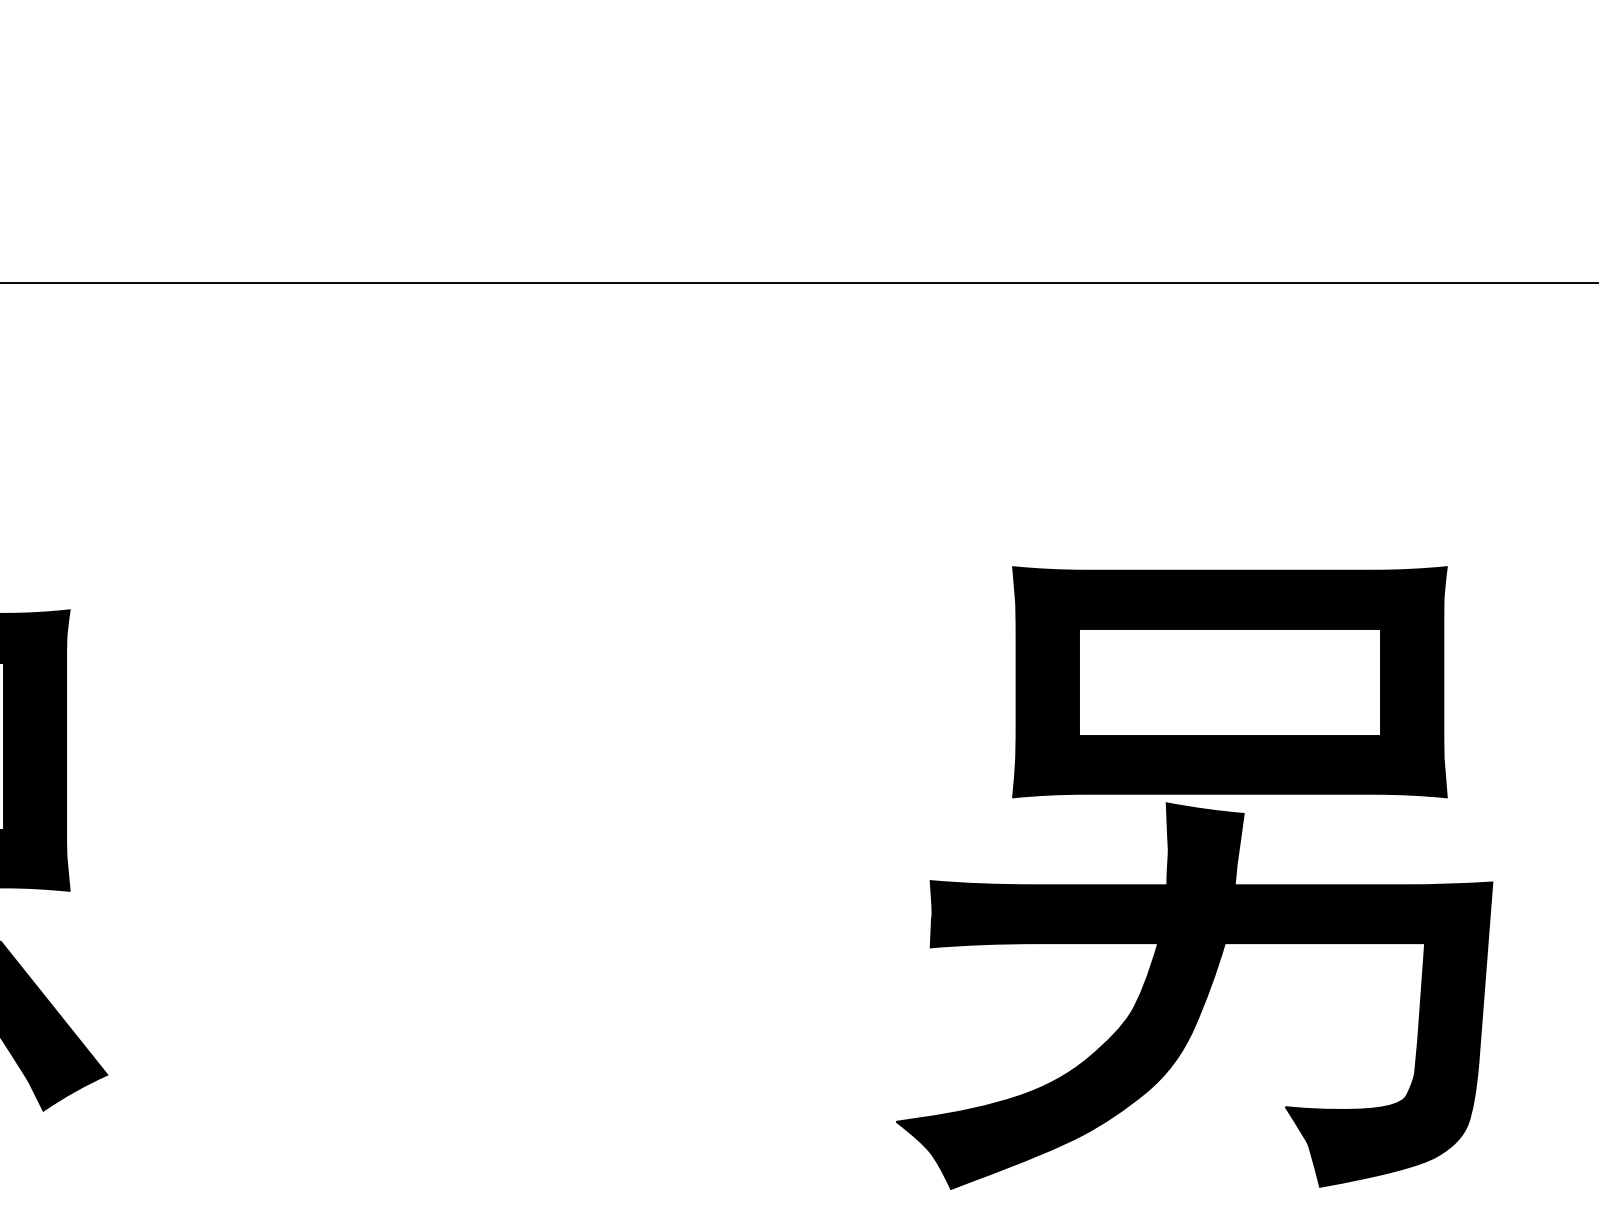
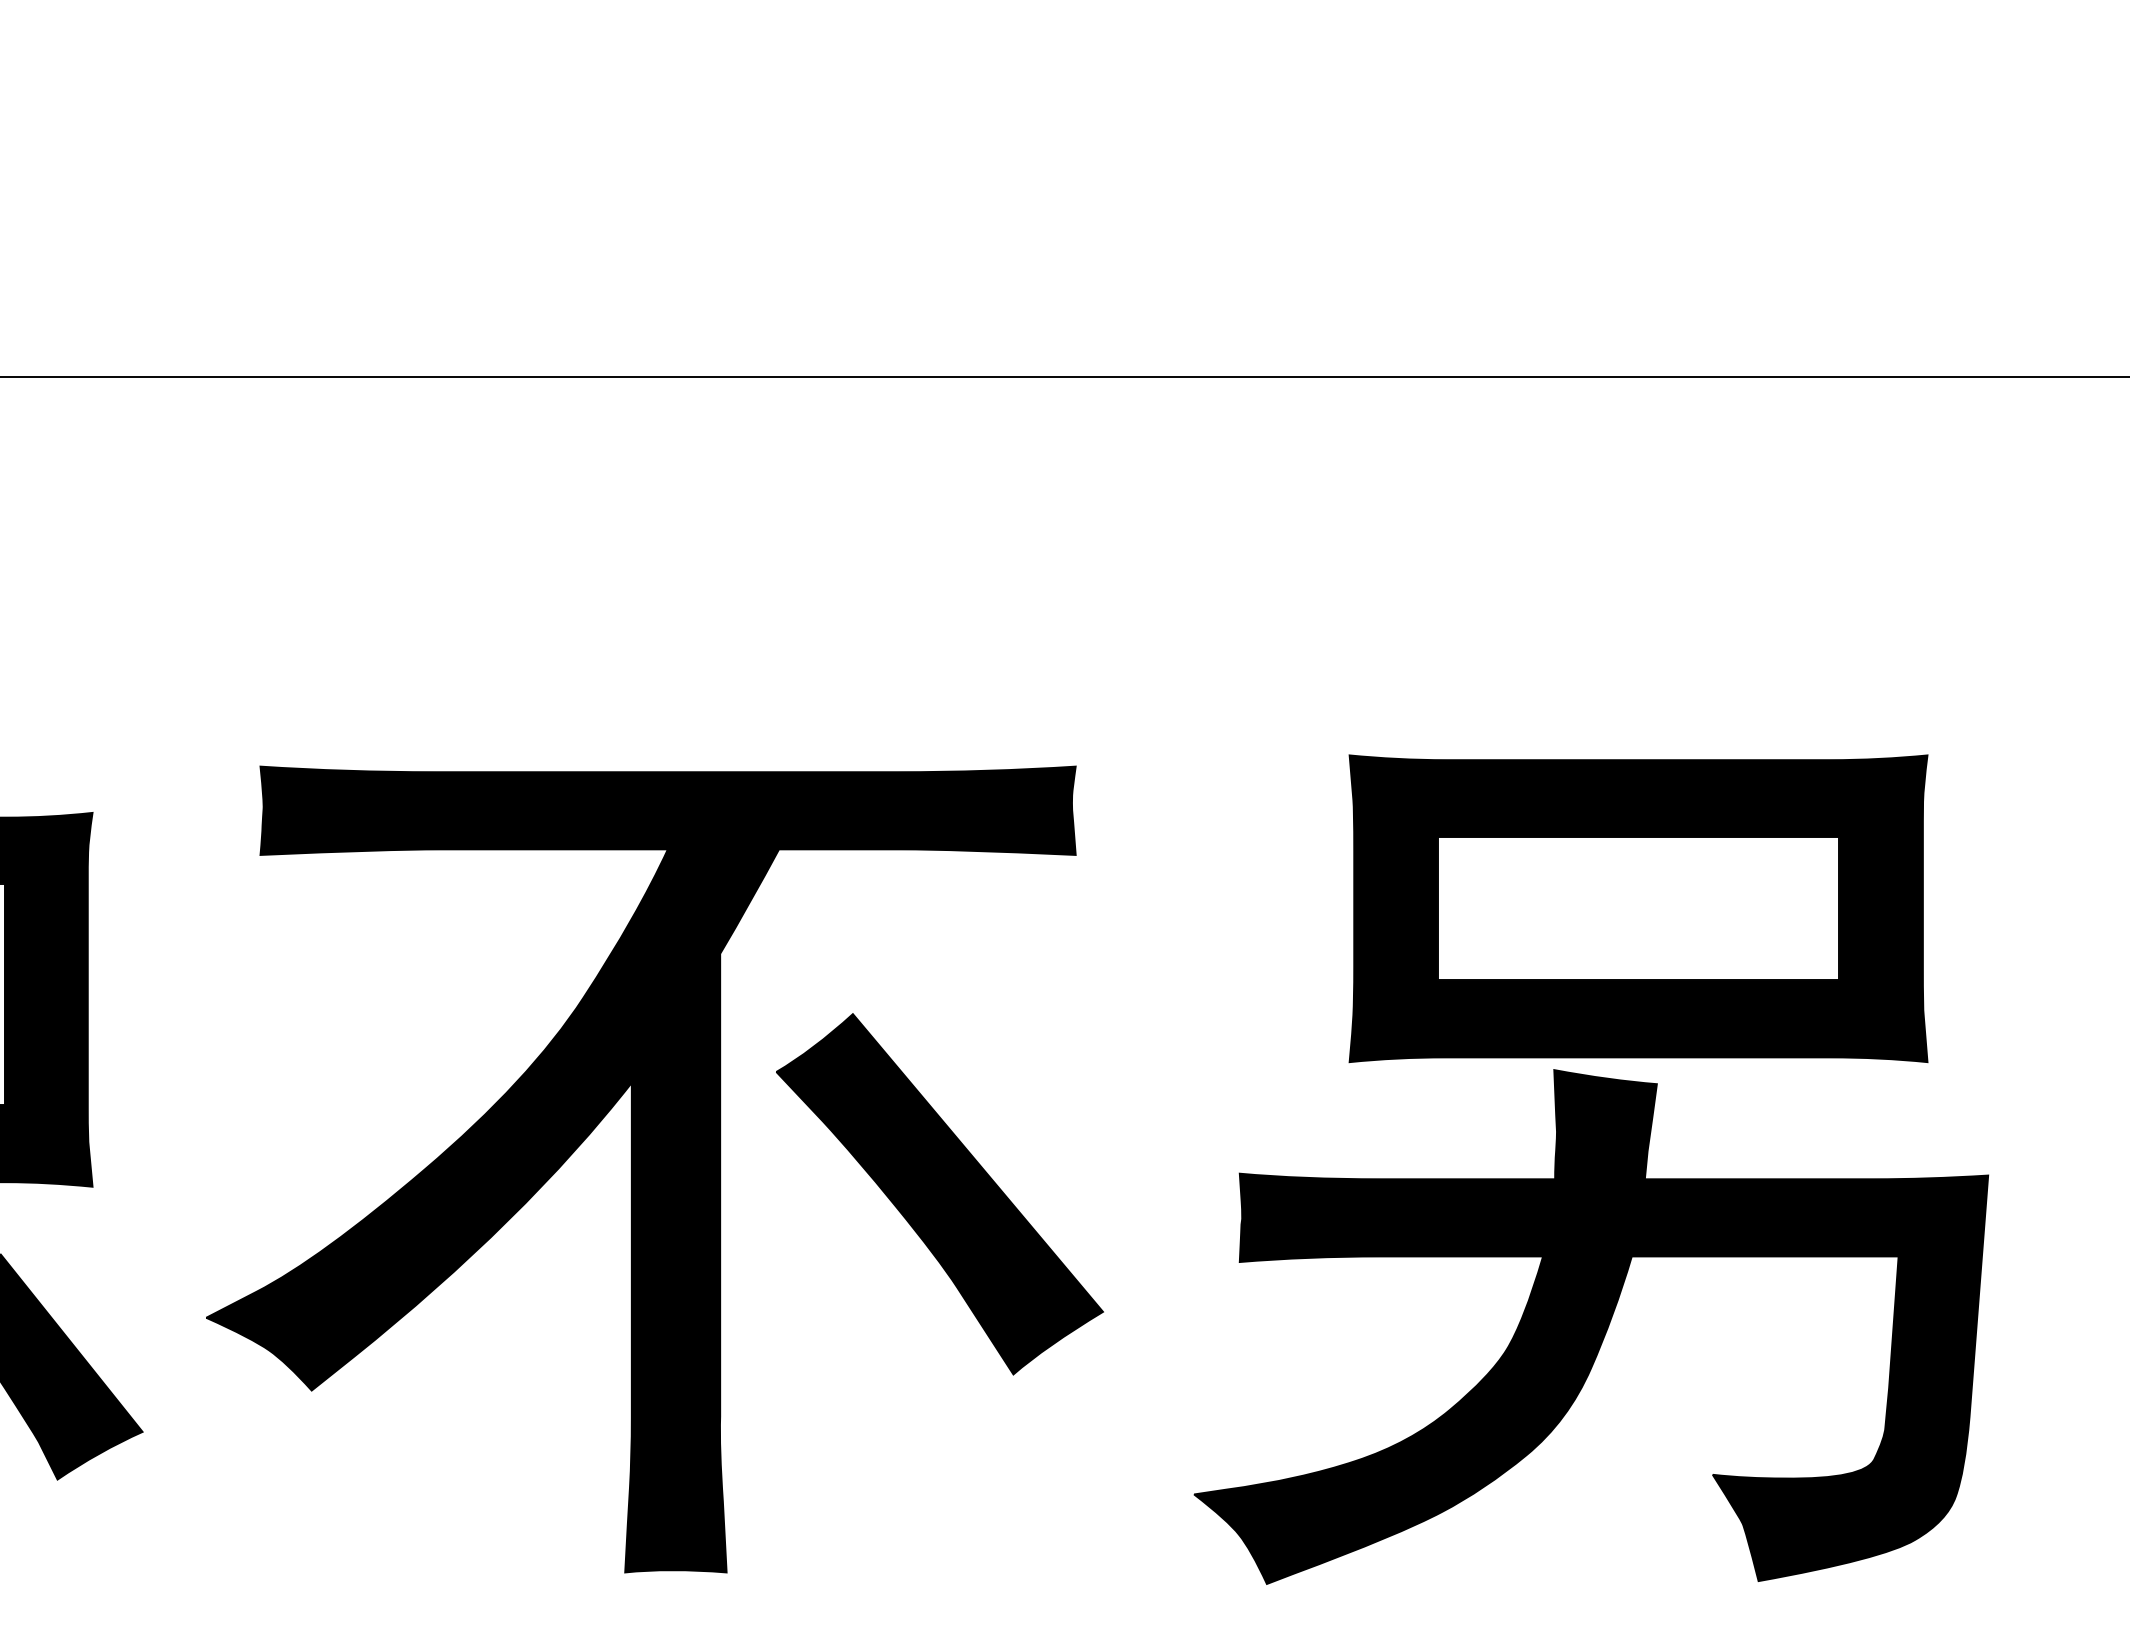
part: (491, 877) -> (654, 1169), added

